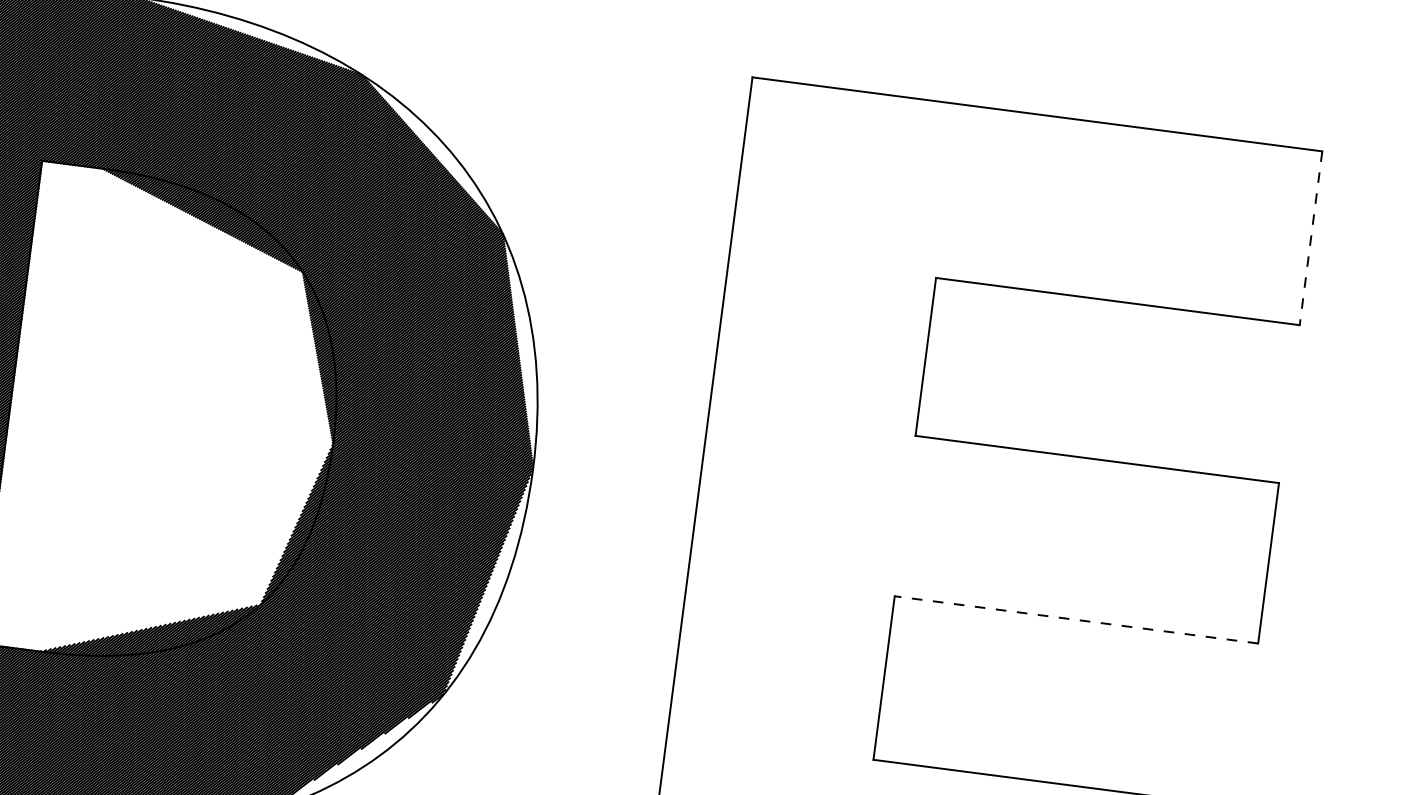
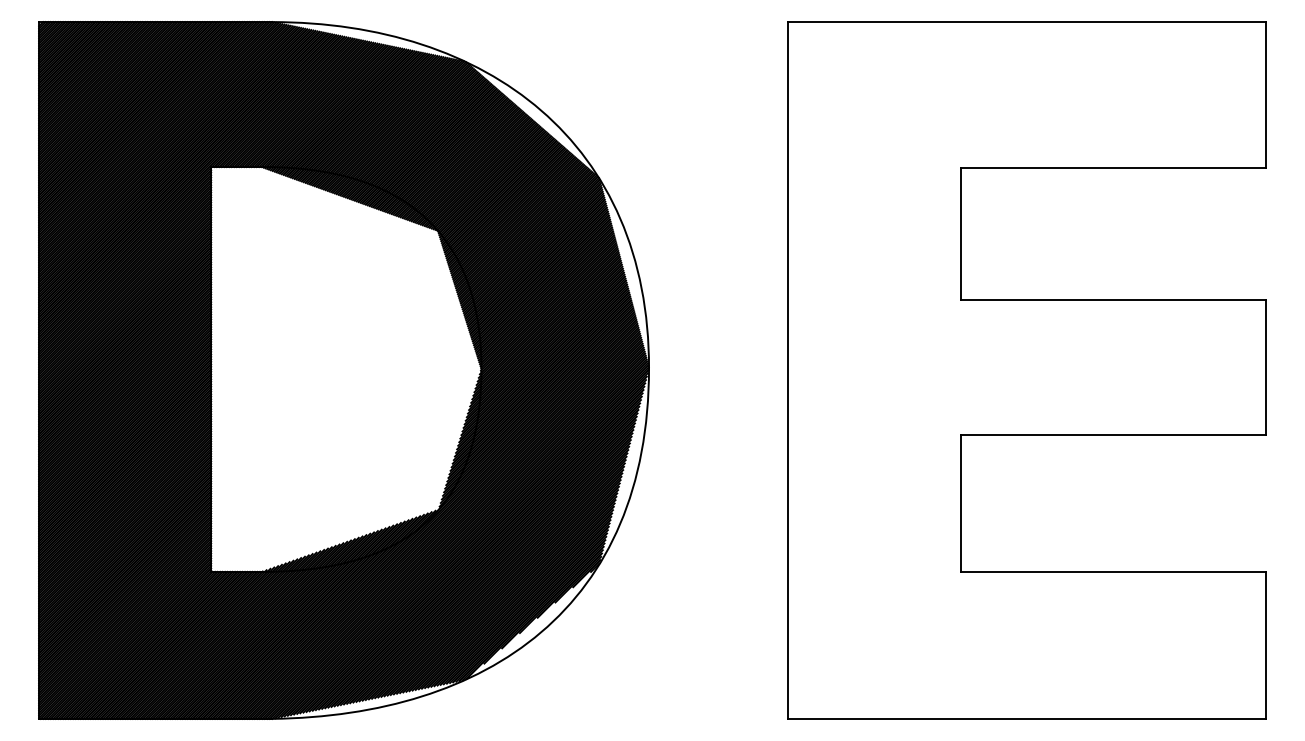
line: (1310, 237) -> (1265, 94), dashed -> solid
line: (1075, 619) -> (1112, 434), dashed -> solid

